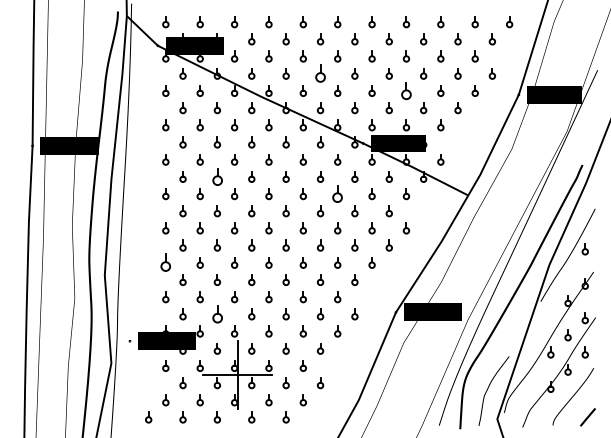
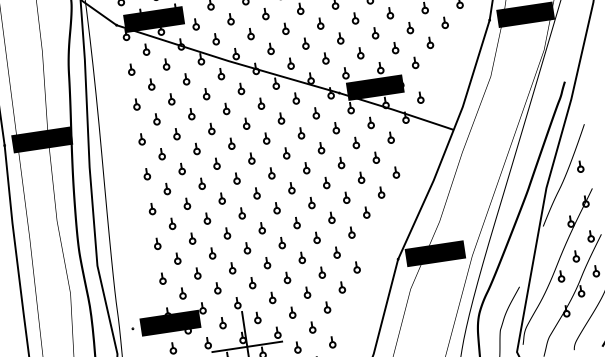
part: (320, 73) -> (285, 28), size x0.62
part: (406, 90) -> (375, 32), size x0.62
part: (216, 176) -> (195, 148), size x0.62
part: (337, 194) -> (321, 148), size x0.62
part: (165, 262) -> (157, 243), size x0.62
part: (216, 314) -> (216, 288), size x0.62

